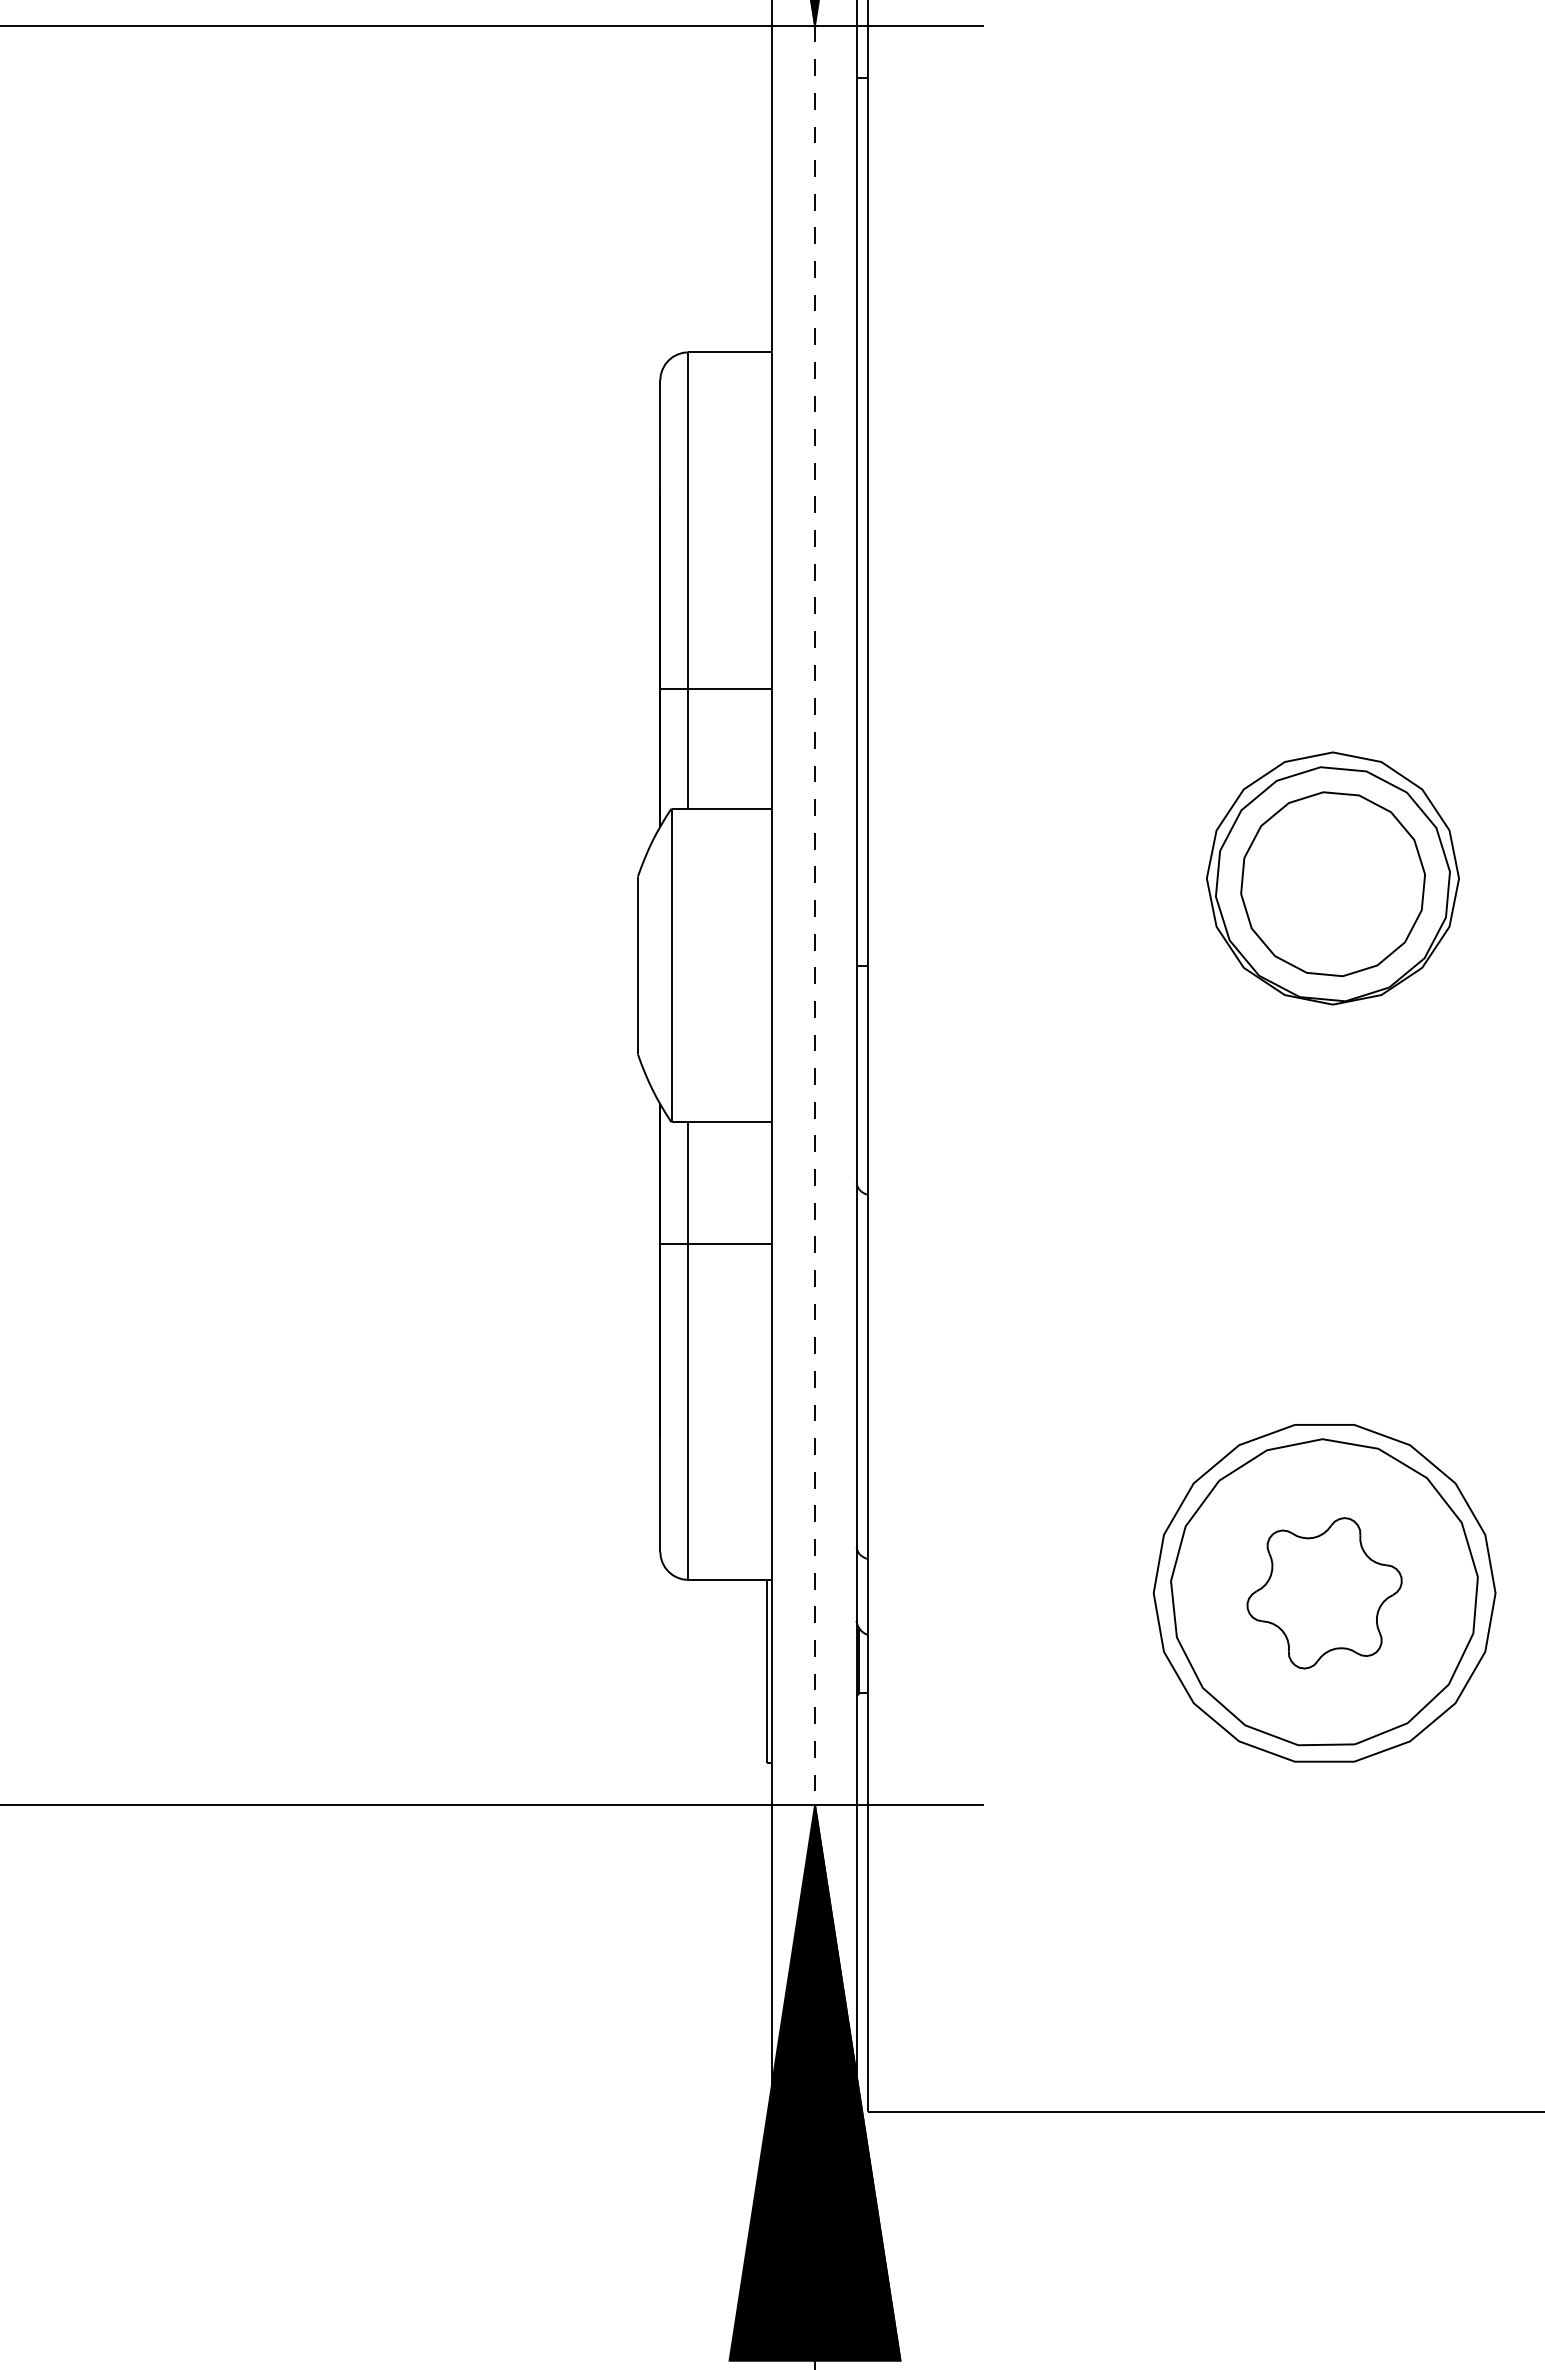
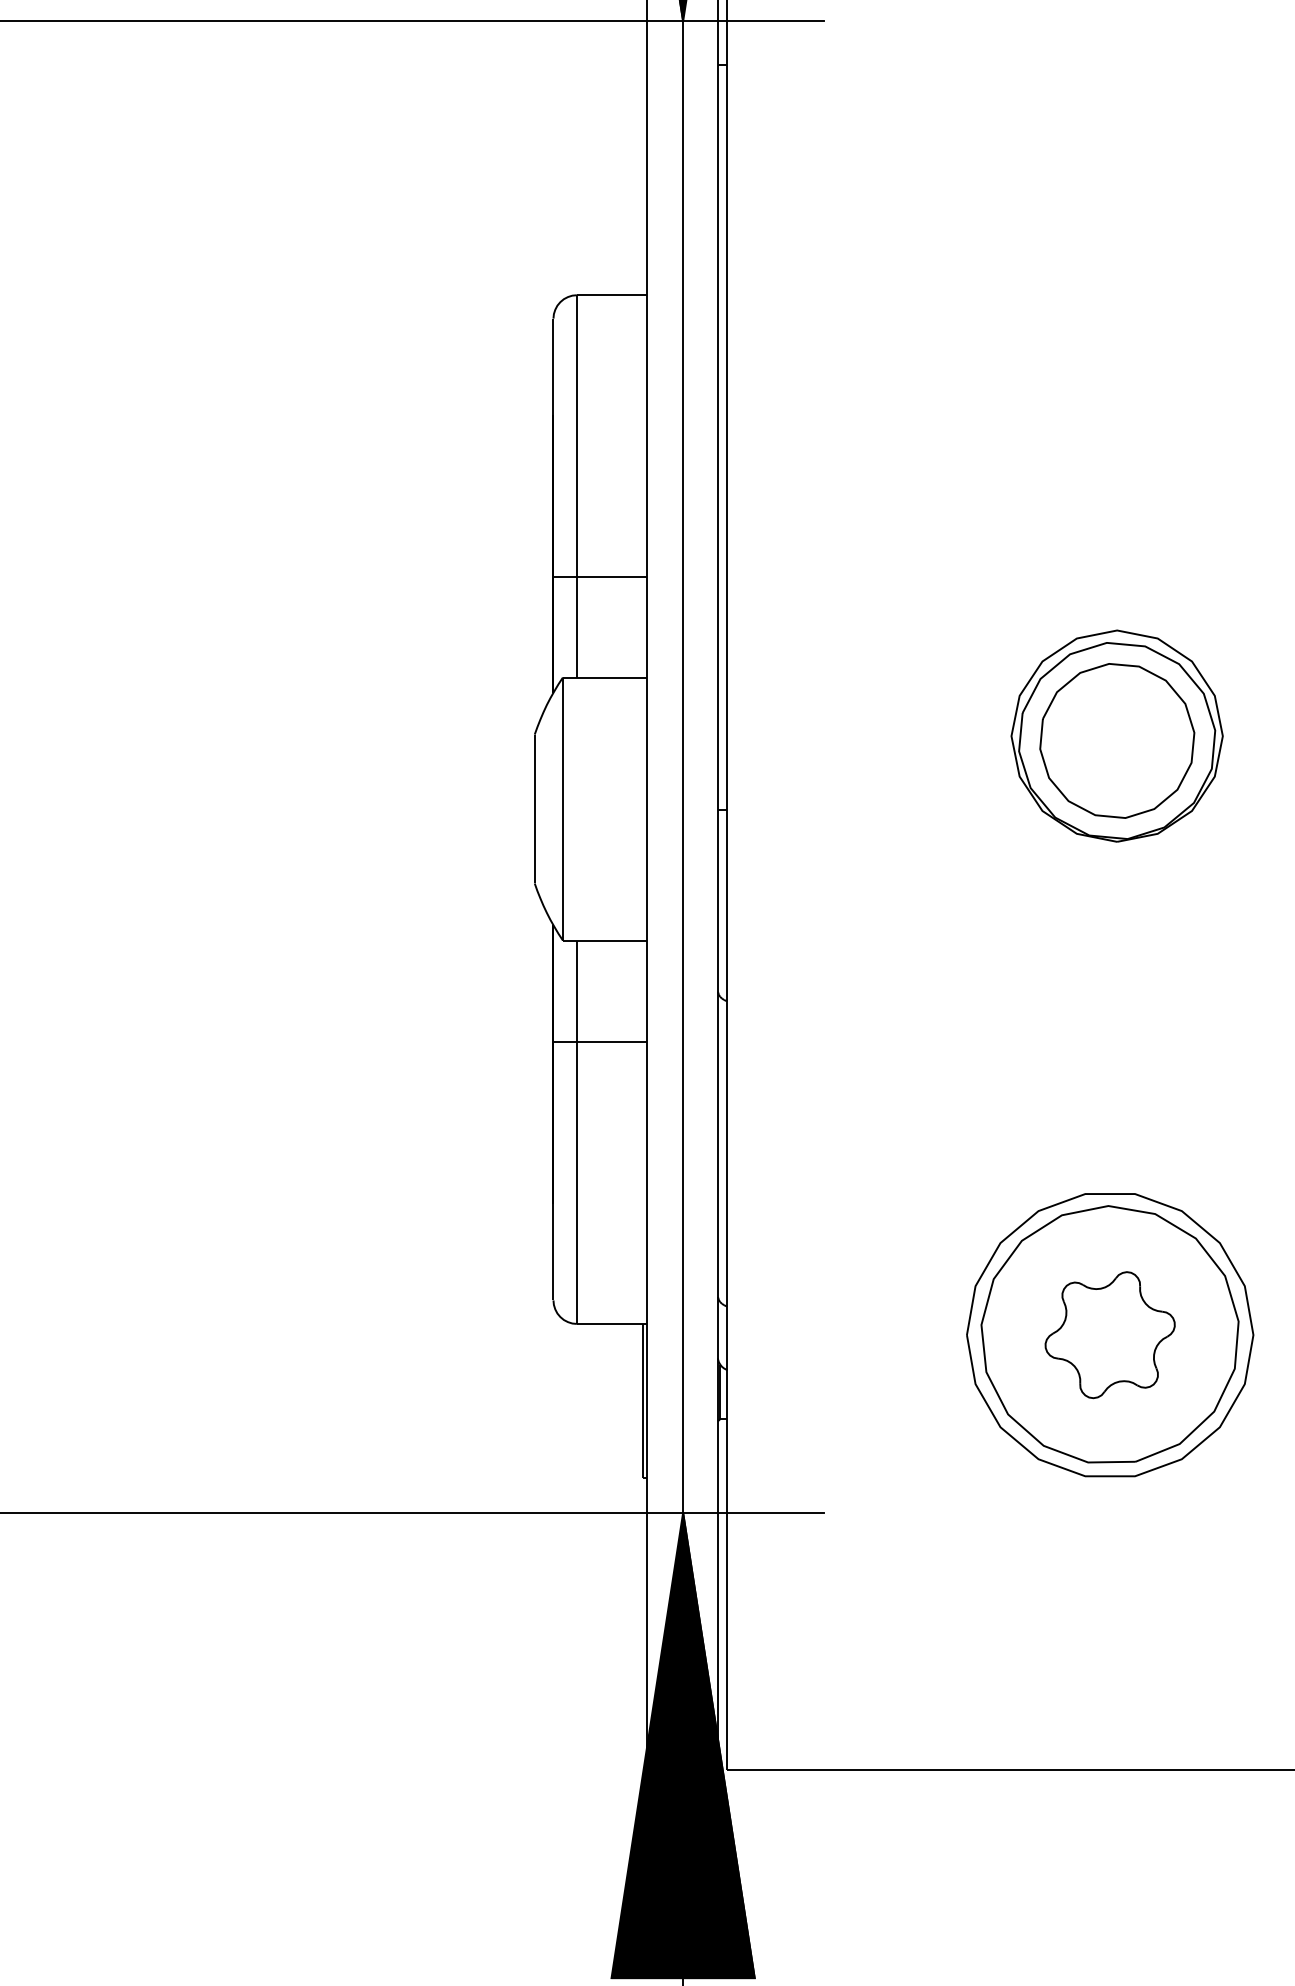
line: (815, 915) -> (683, 767), dashed -> solid

